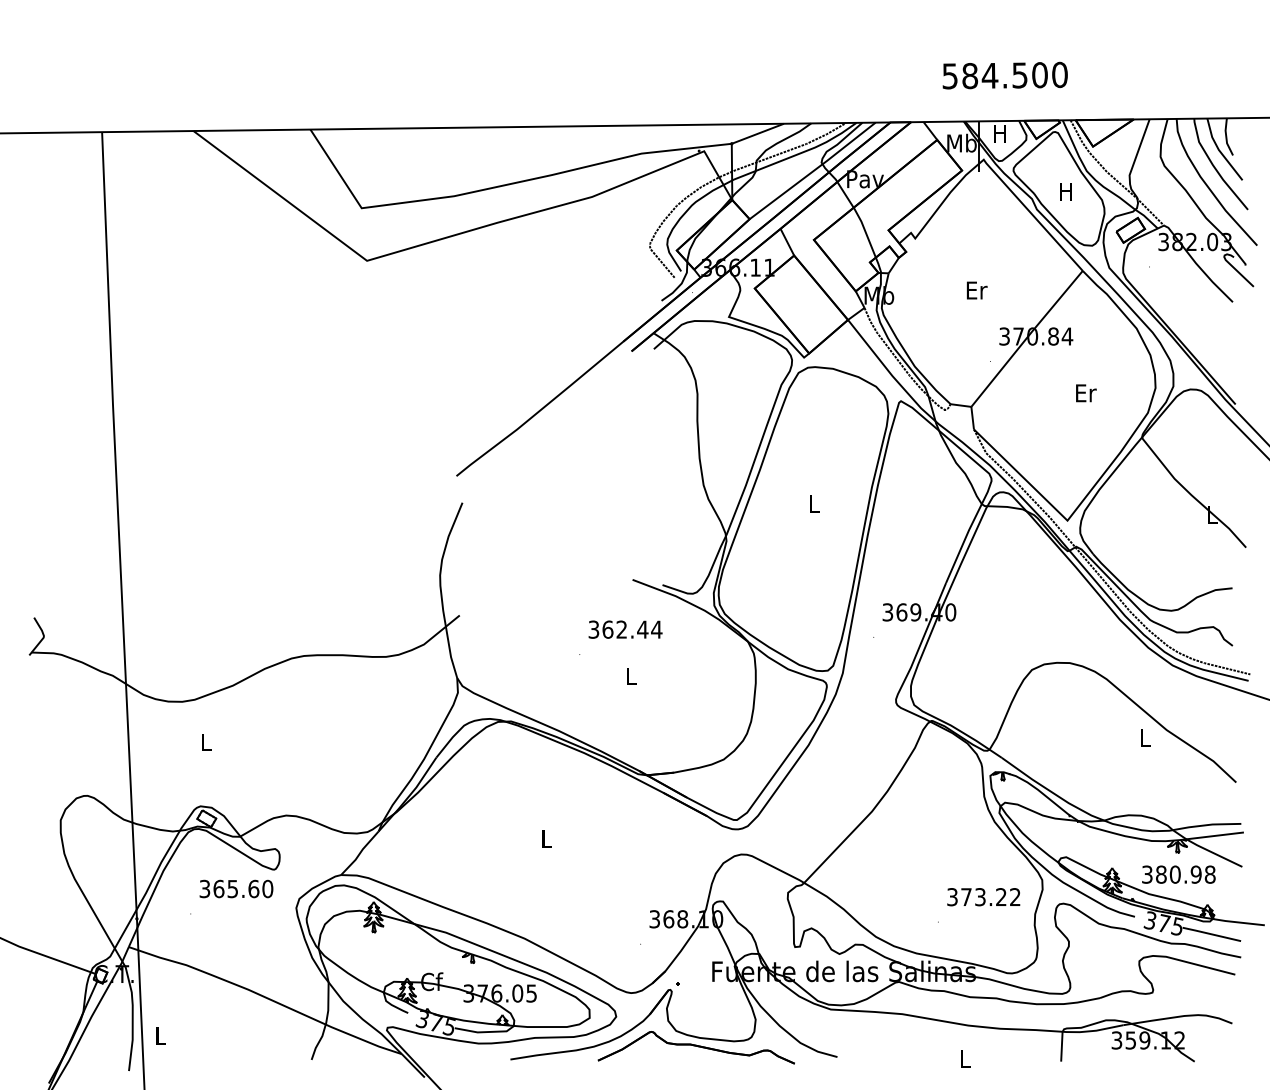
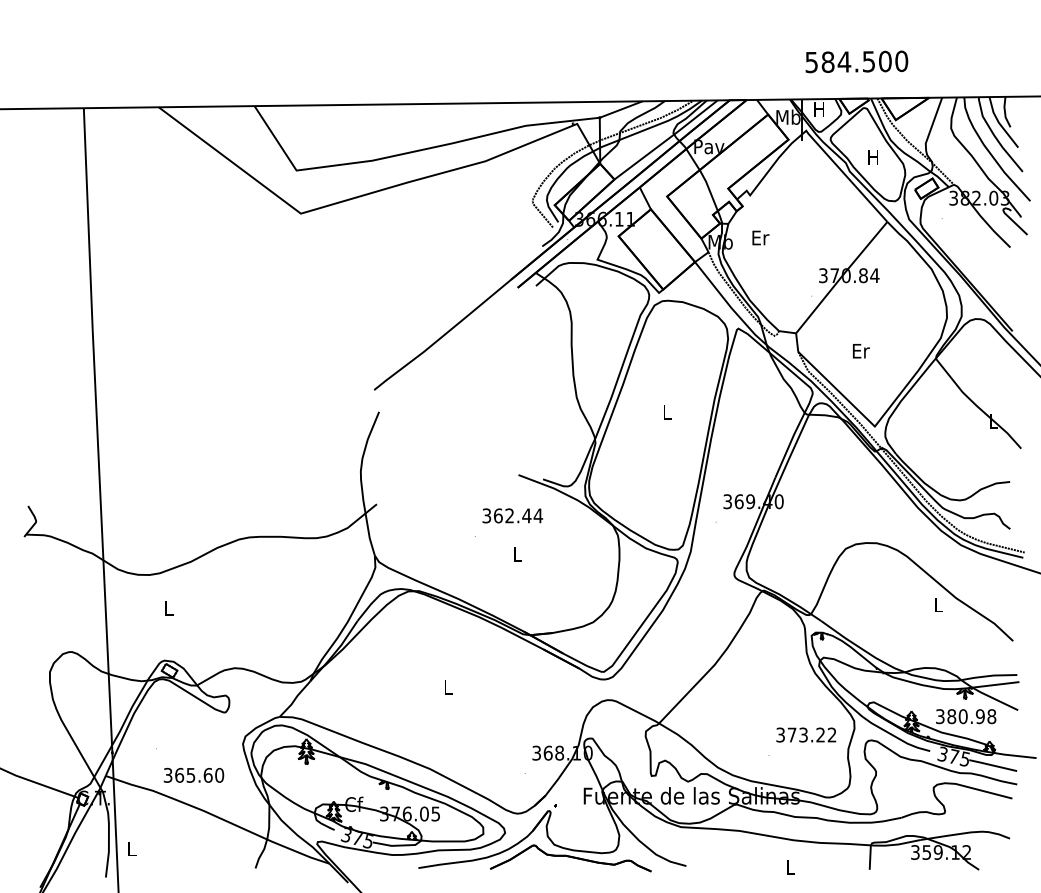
text: (1004, 75) -> (856, 61), moved
text: (976, 289) -> (760, 237), moved
text: (1086, 393) -> (861, 351), moved
text: (235, 887) -> (193, 774), moved

